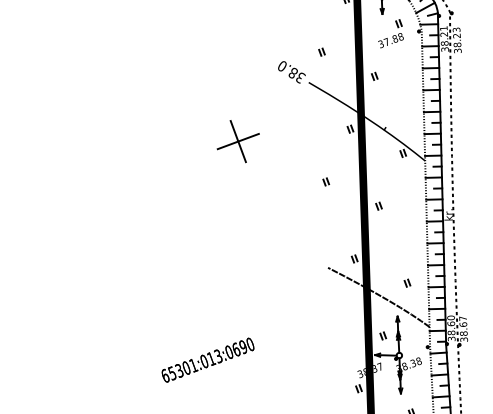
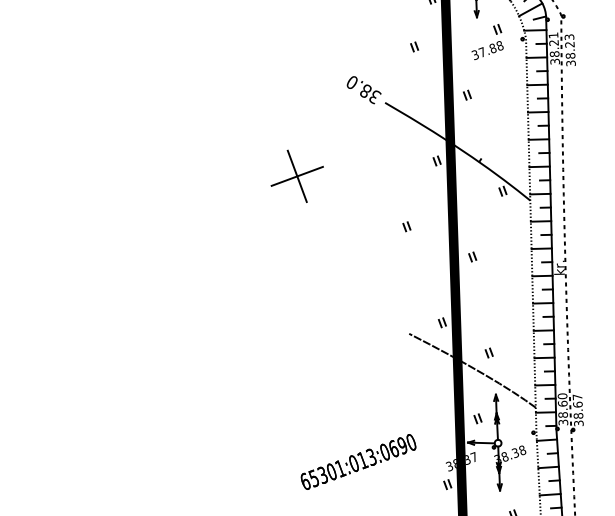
part: (321, 51) -> (414, 46), moved
part: (406, 282) -> (488, 352), moved
text: (208, 359) -> (358, 461), moved

